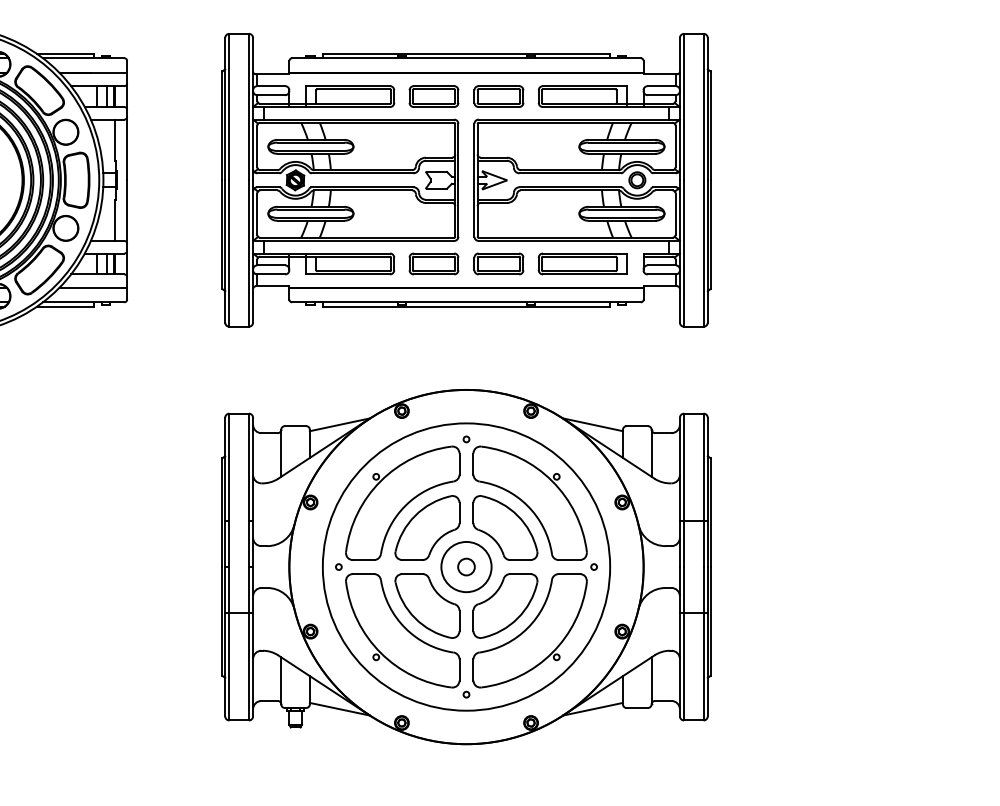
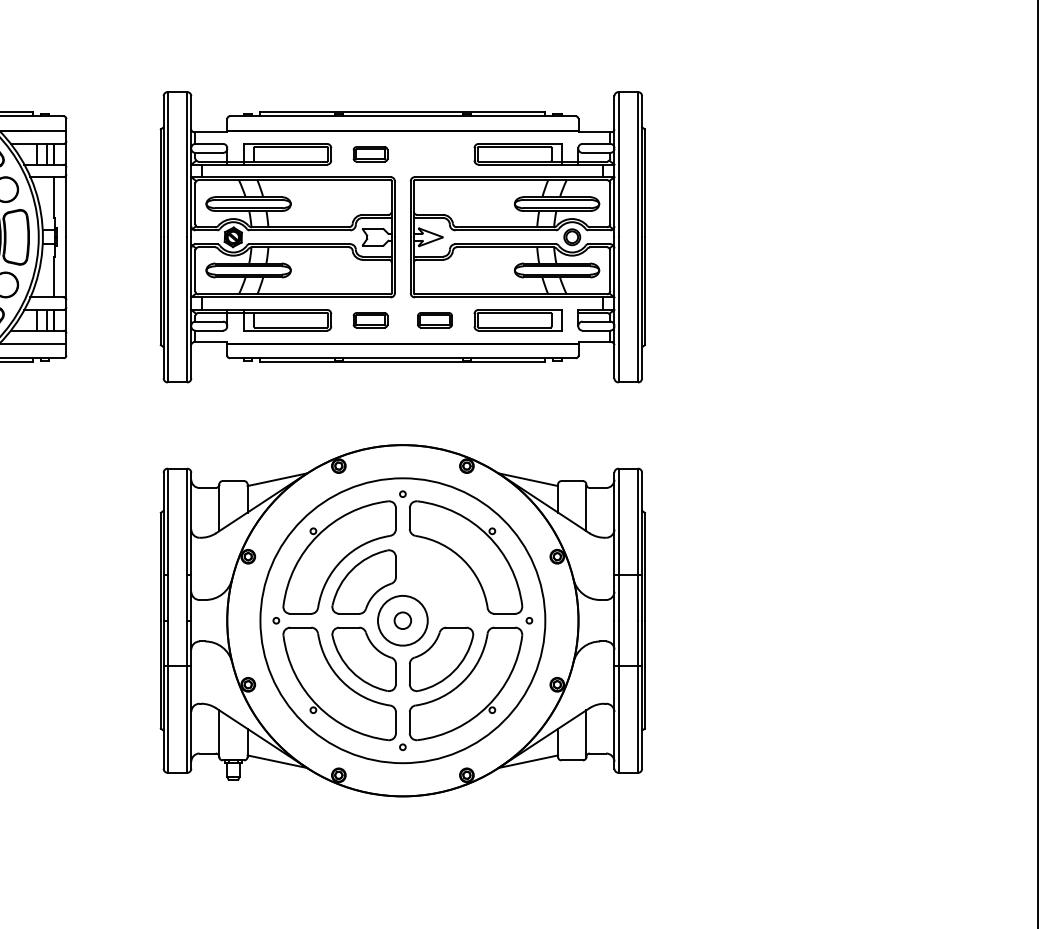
part: (433, 96) -> (370, 154), size x0.7
part: (498, 96) -> (434, 154), removed
part: (433, 264) -> (370, 320), size x0.7
part: (498, 264) -> (434, 320), size x0.7
part: (505, 527) -> (441, 581), removed

